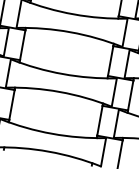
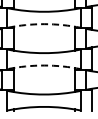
arc: (70, 32) -> (44, 24), solid -> dashed
arc: (60, 91) -> (44, 65), solid -> dashed

